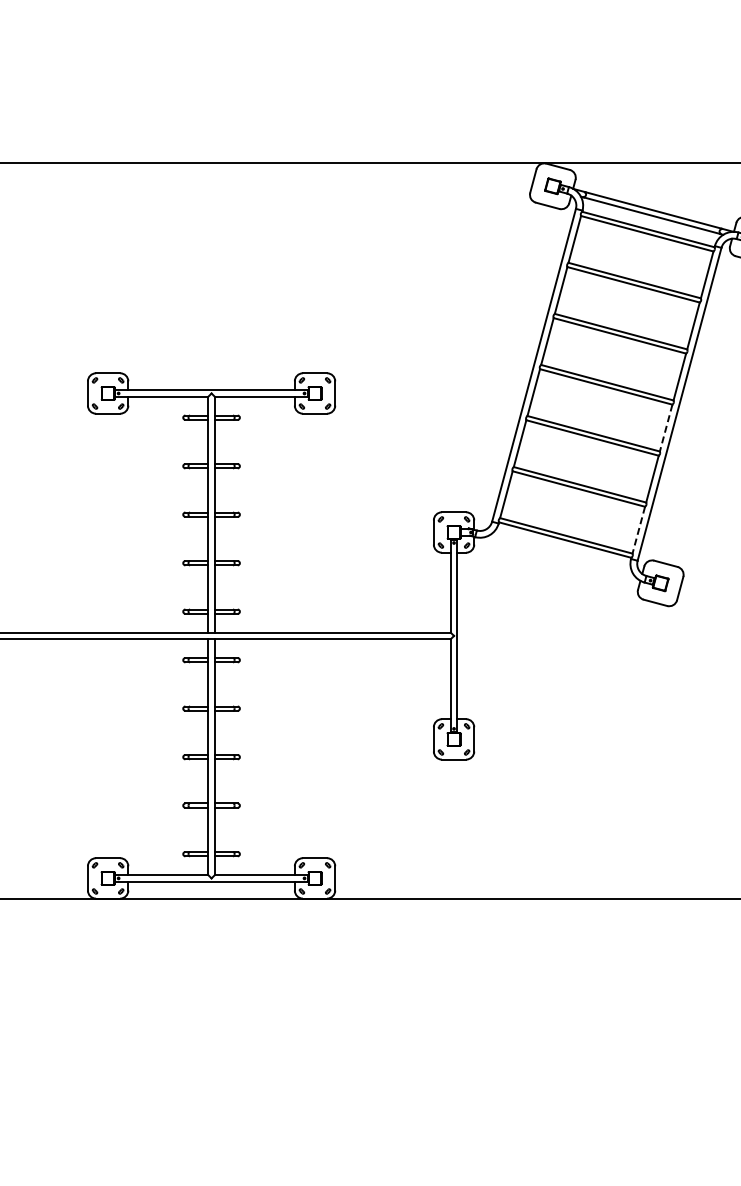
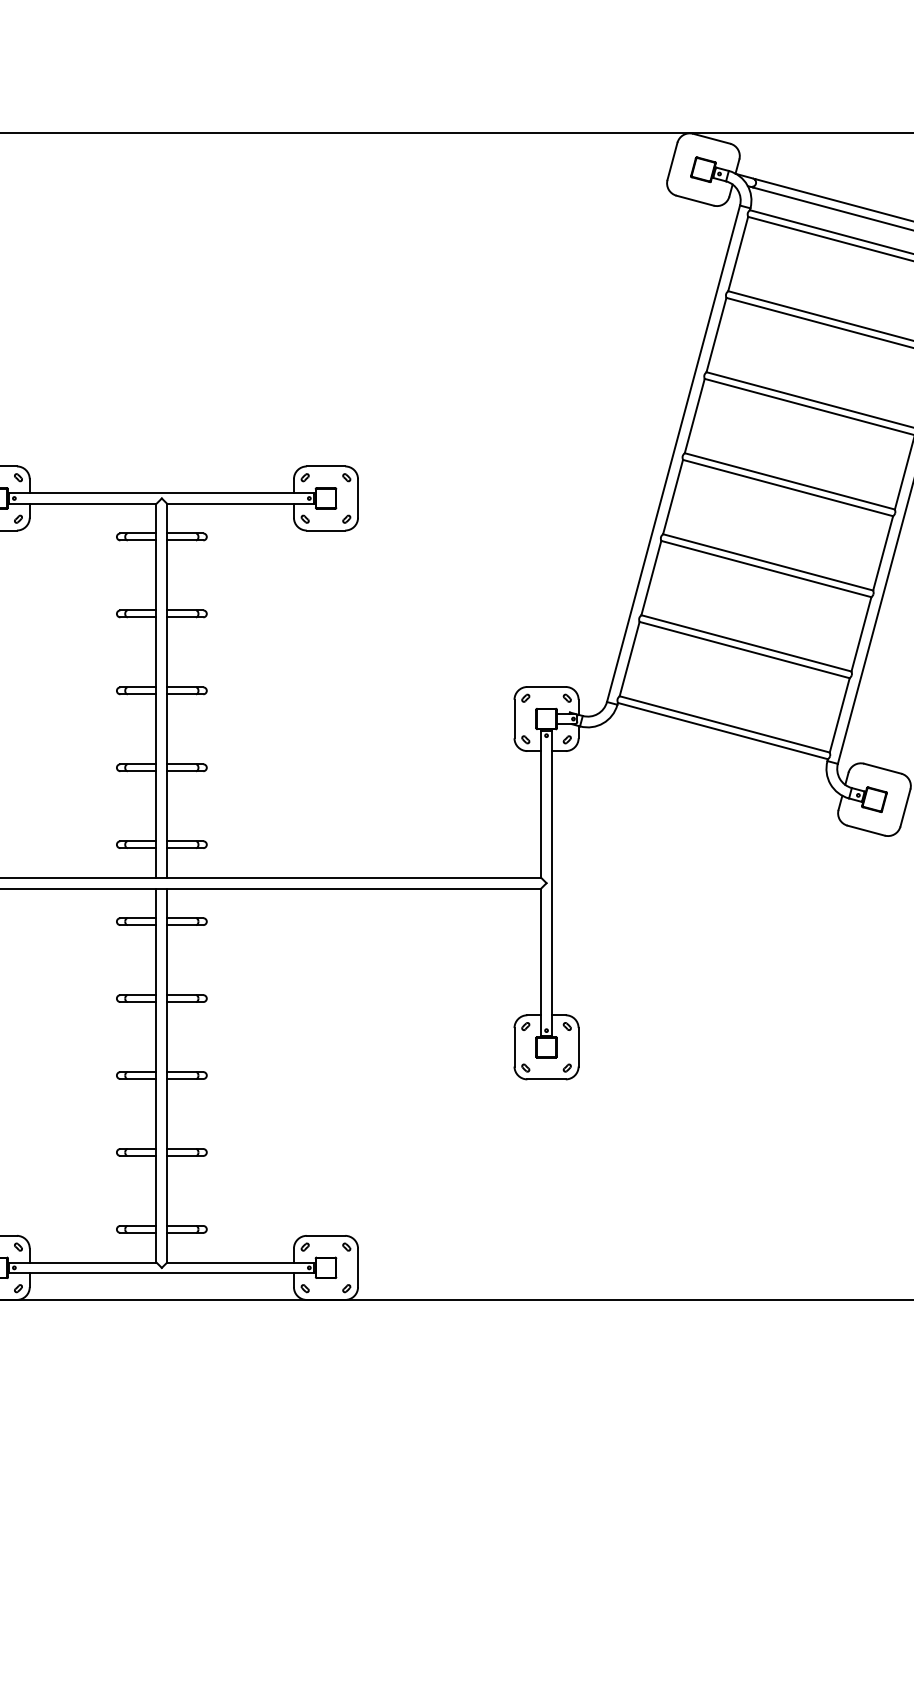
line: (666, 428) -> (883, 554), dashed -> solid
line: (638, 530) -> (839, 715), dashed -> solid

